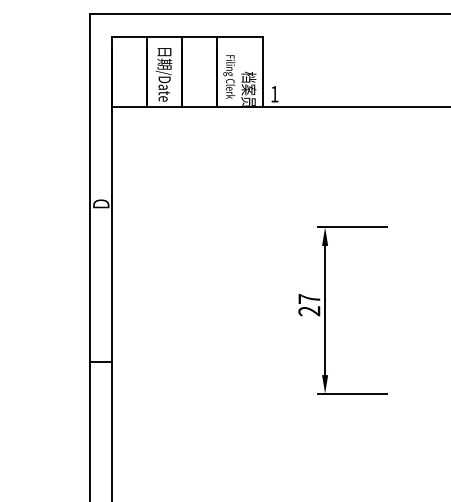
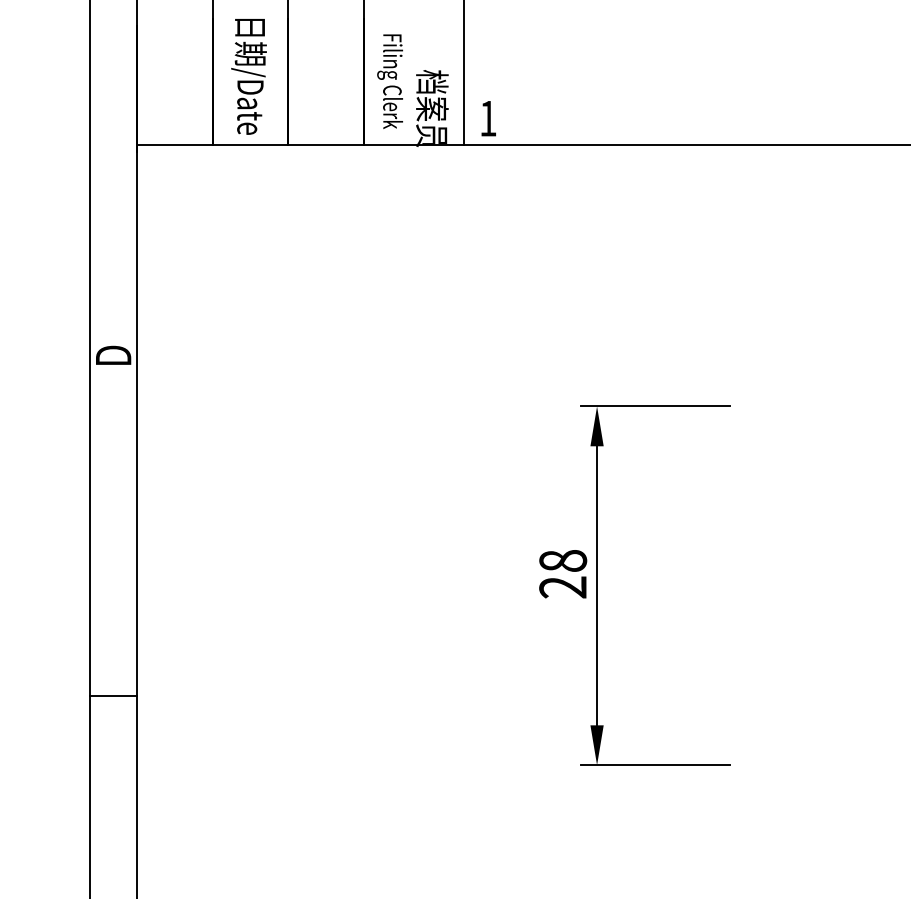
text: (309, 299) -> (563, 561), 27 -> 28

